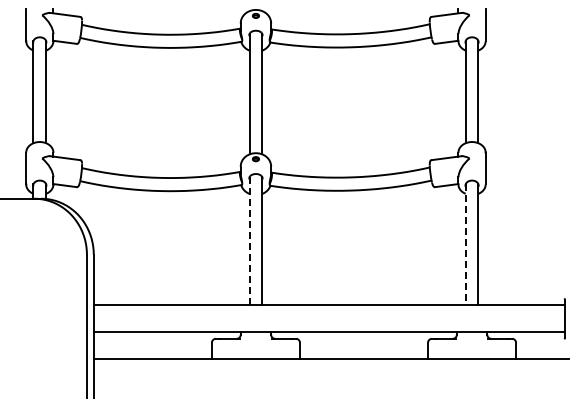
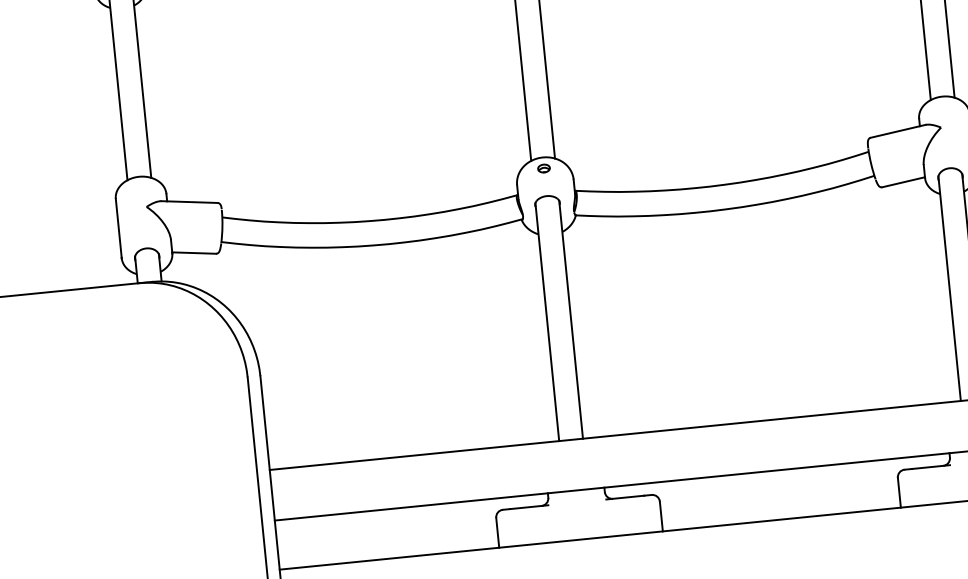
line: (249, 241) -> (547, 322), dashed -> solid
line: (465, 245) -> (949, 290), dashed -> solid

